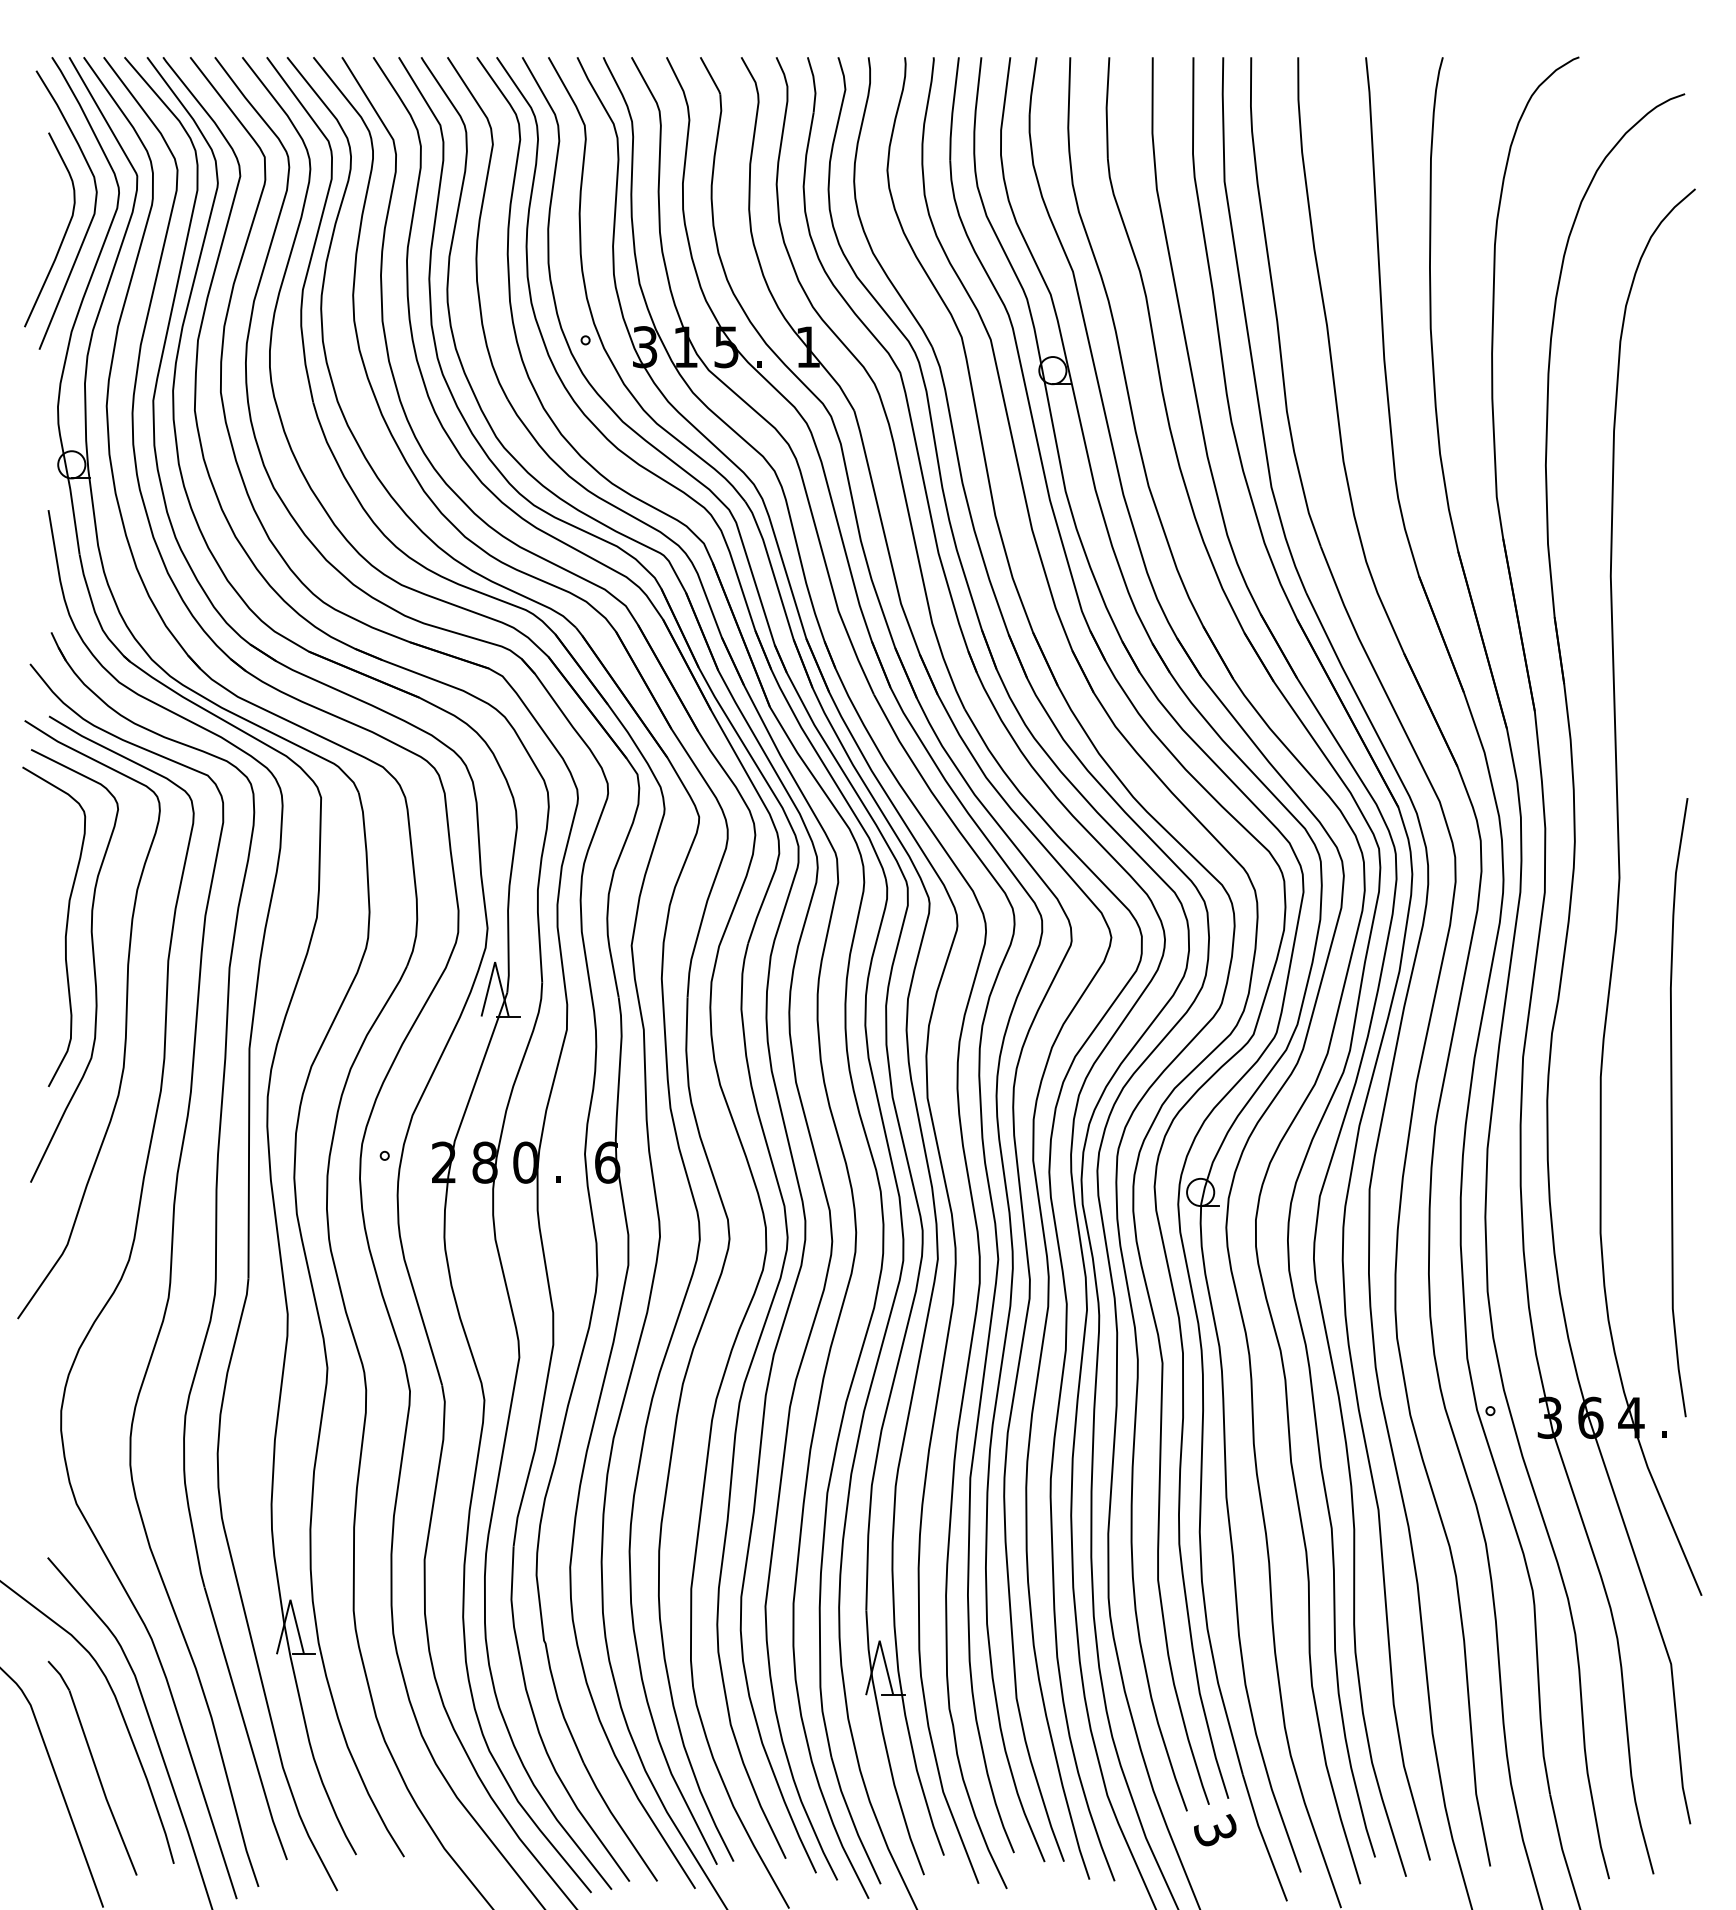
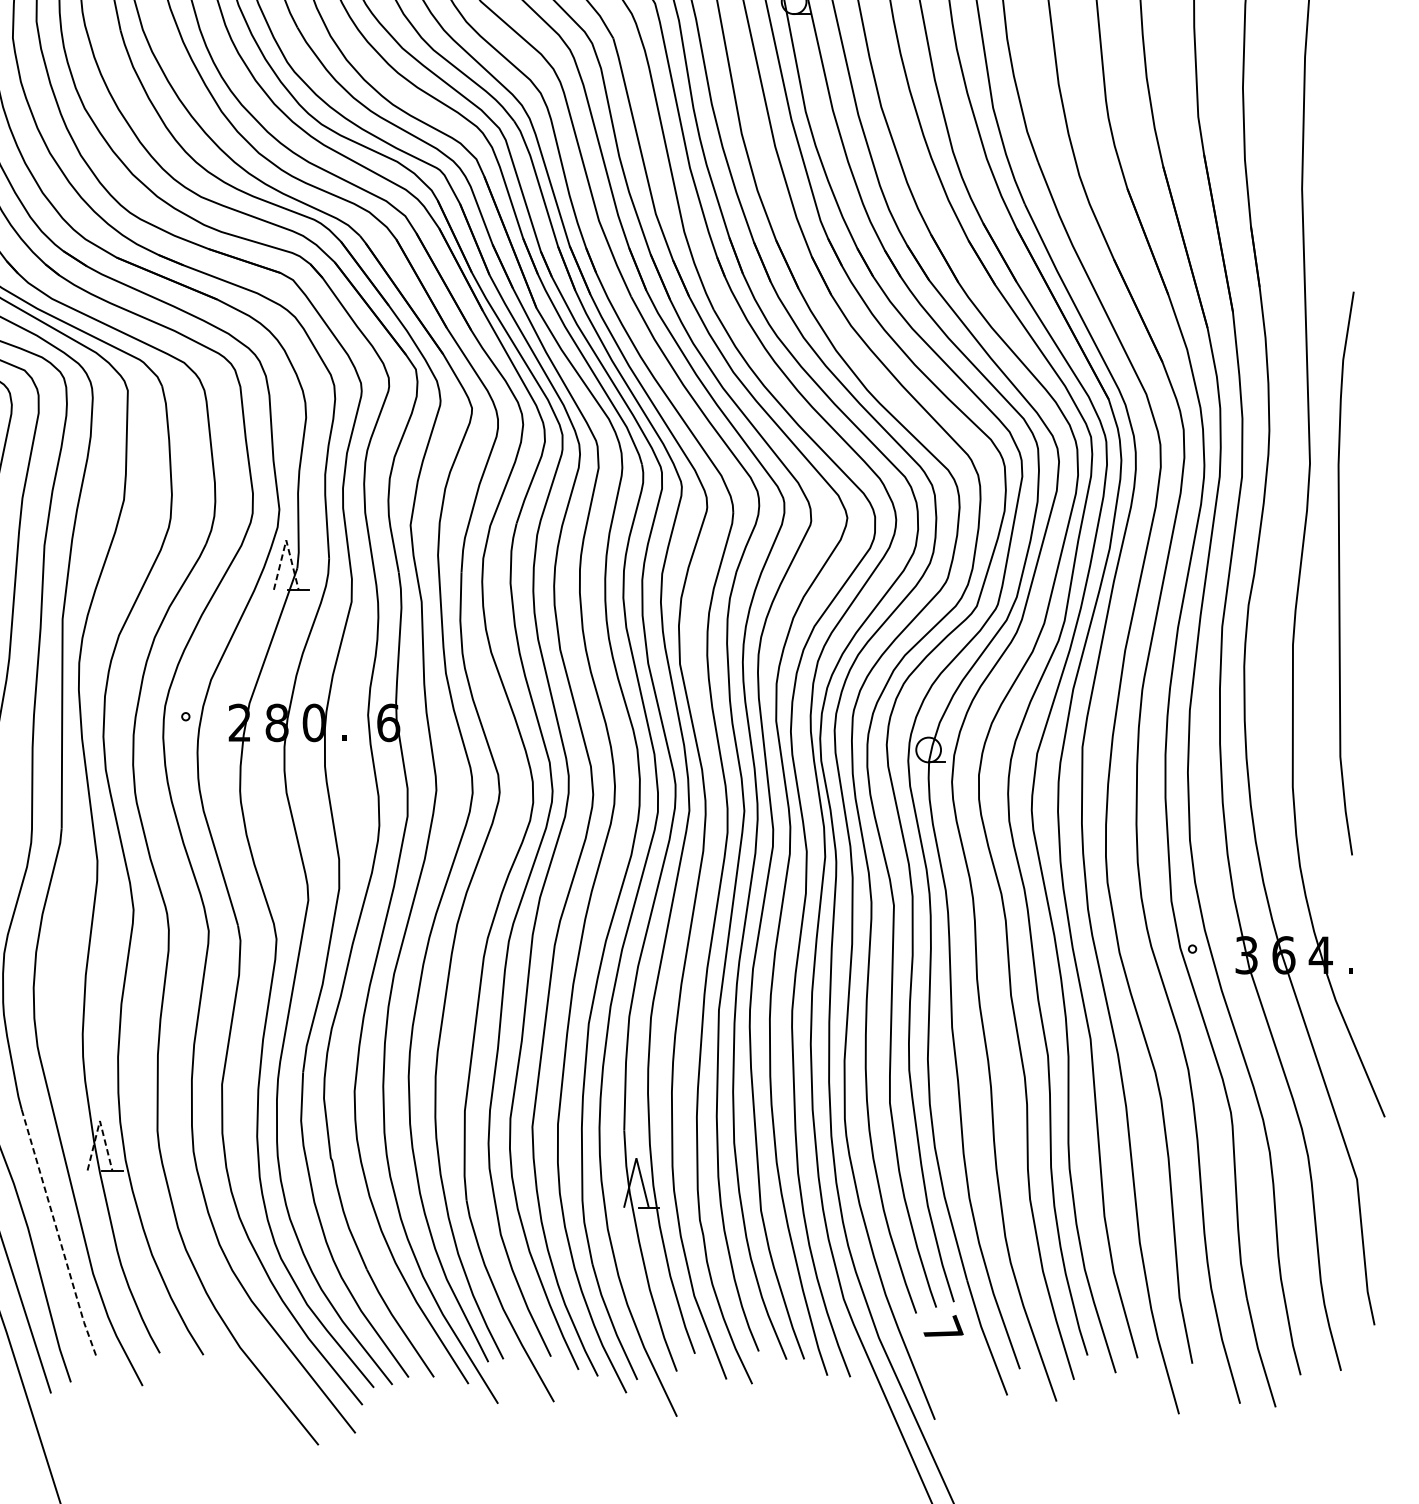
line: (495, 962) -> (286, 540), solid -> dashed
curve: (1672, 1107) -> (1340, 573), moved
line: (290, 1599) -> (99, 1120), solid -> dashed
line: (244, 1725) -> (58, 1235), solid -> dashed
text: (1216, 1829) -> (943, 1330), 3 -> 7

